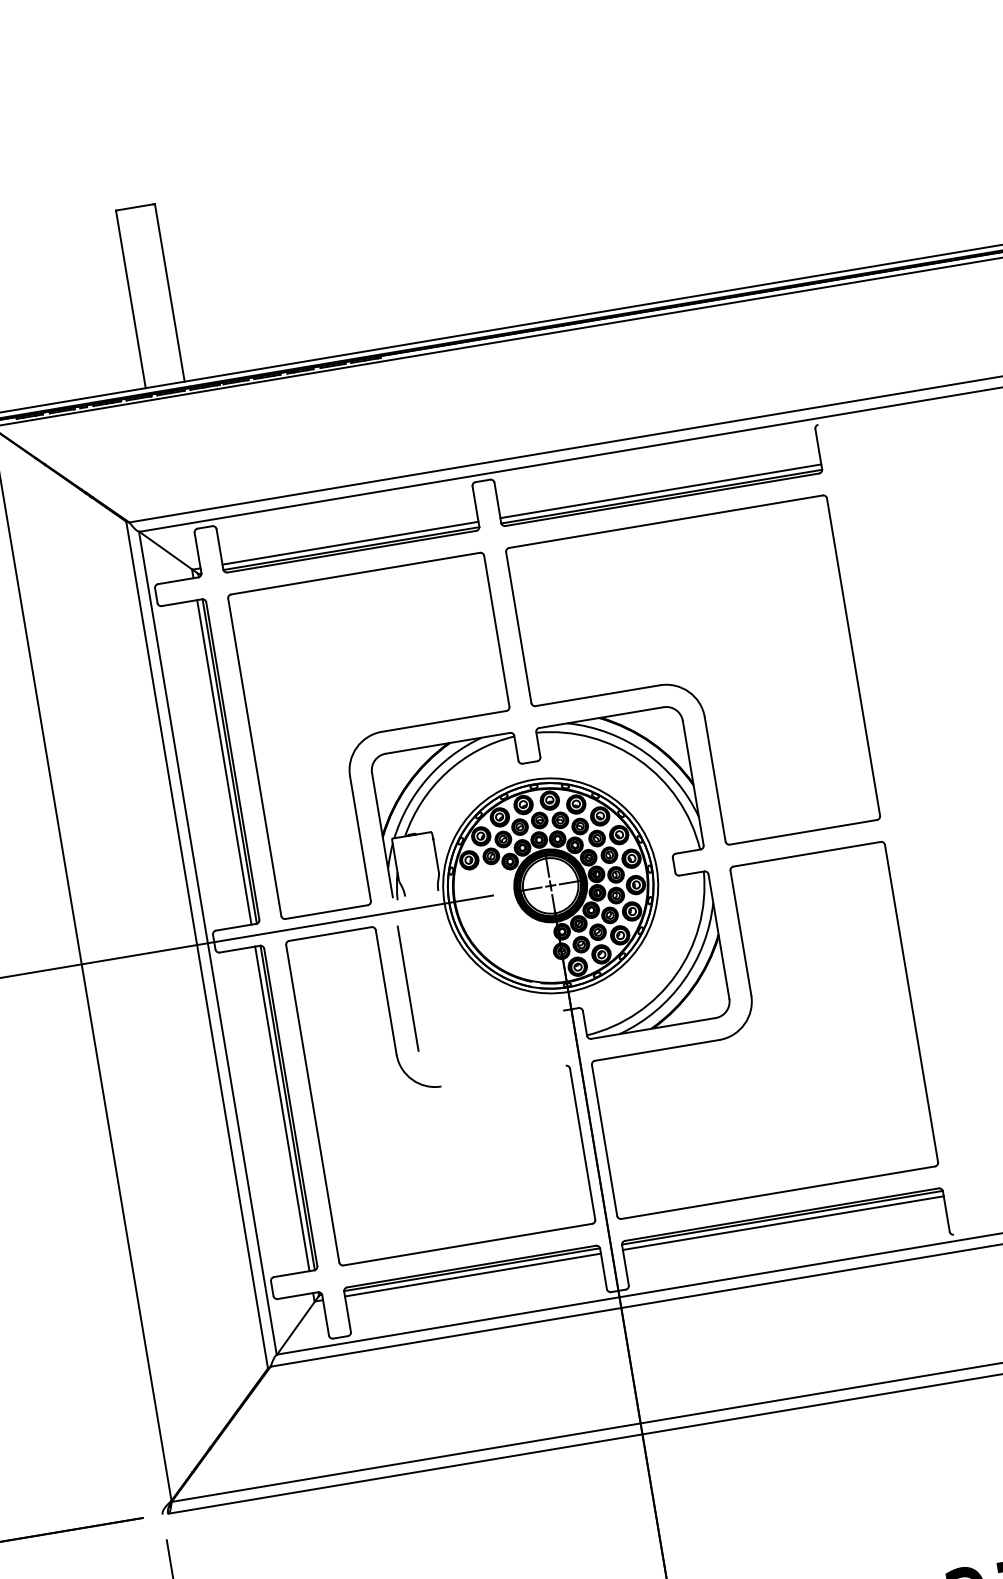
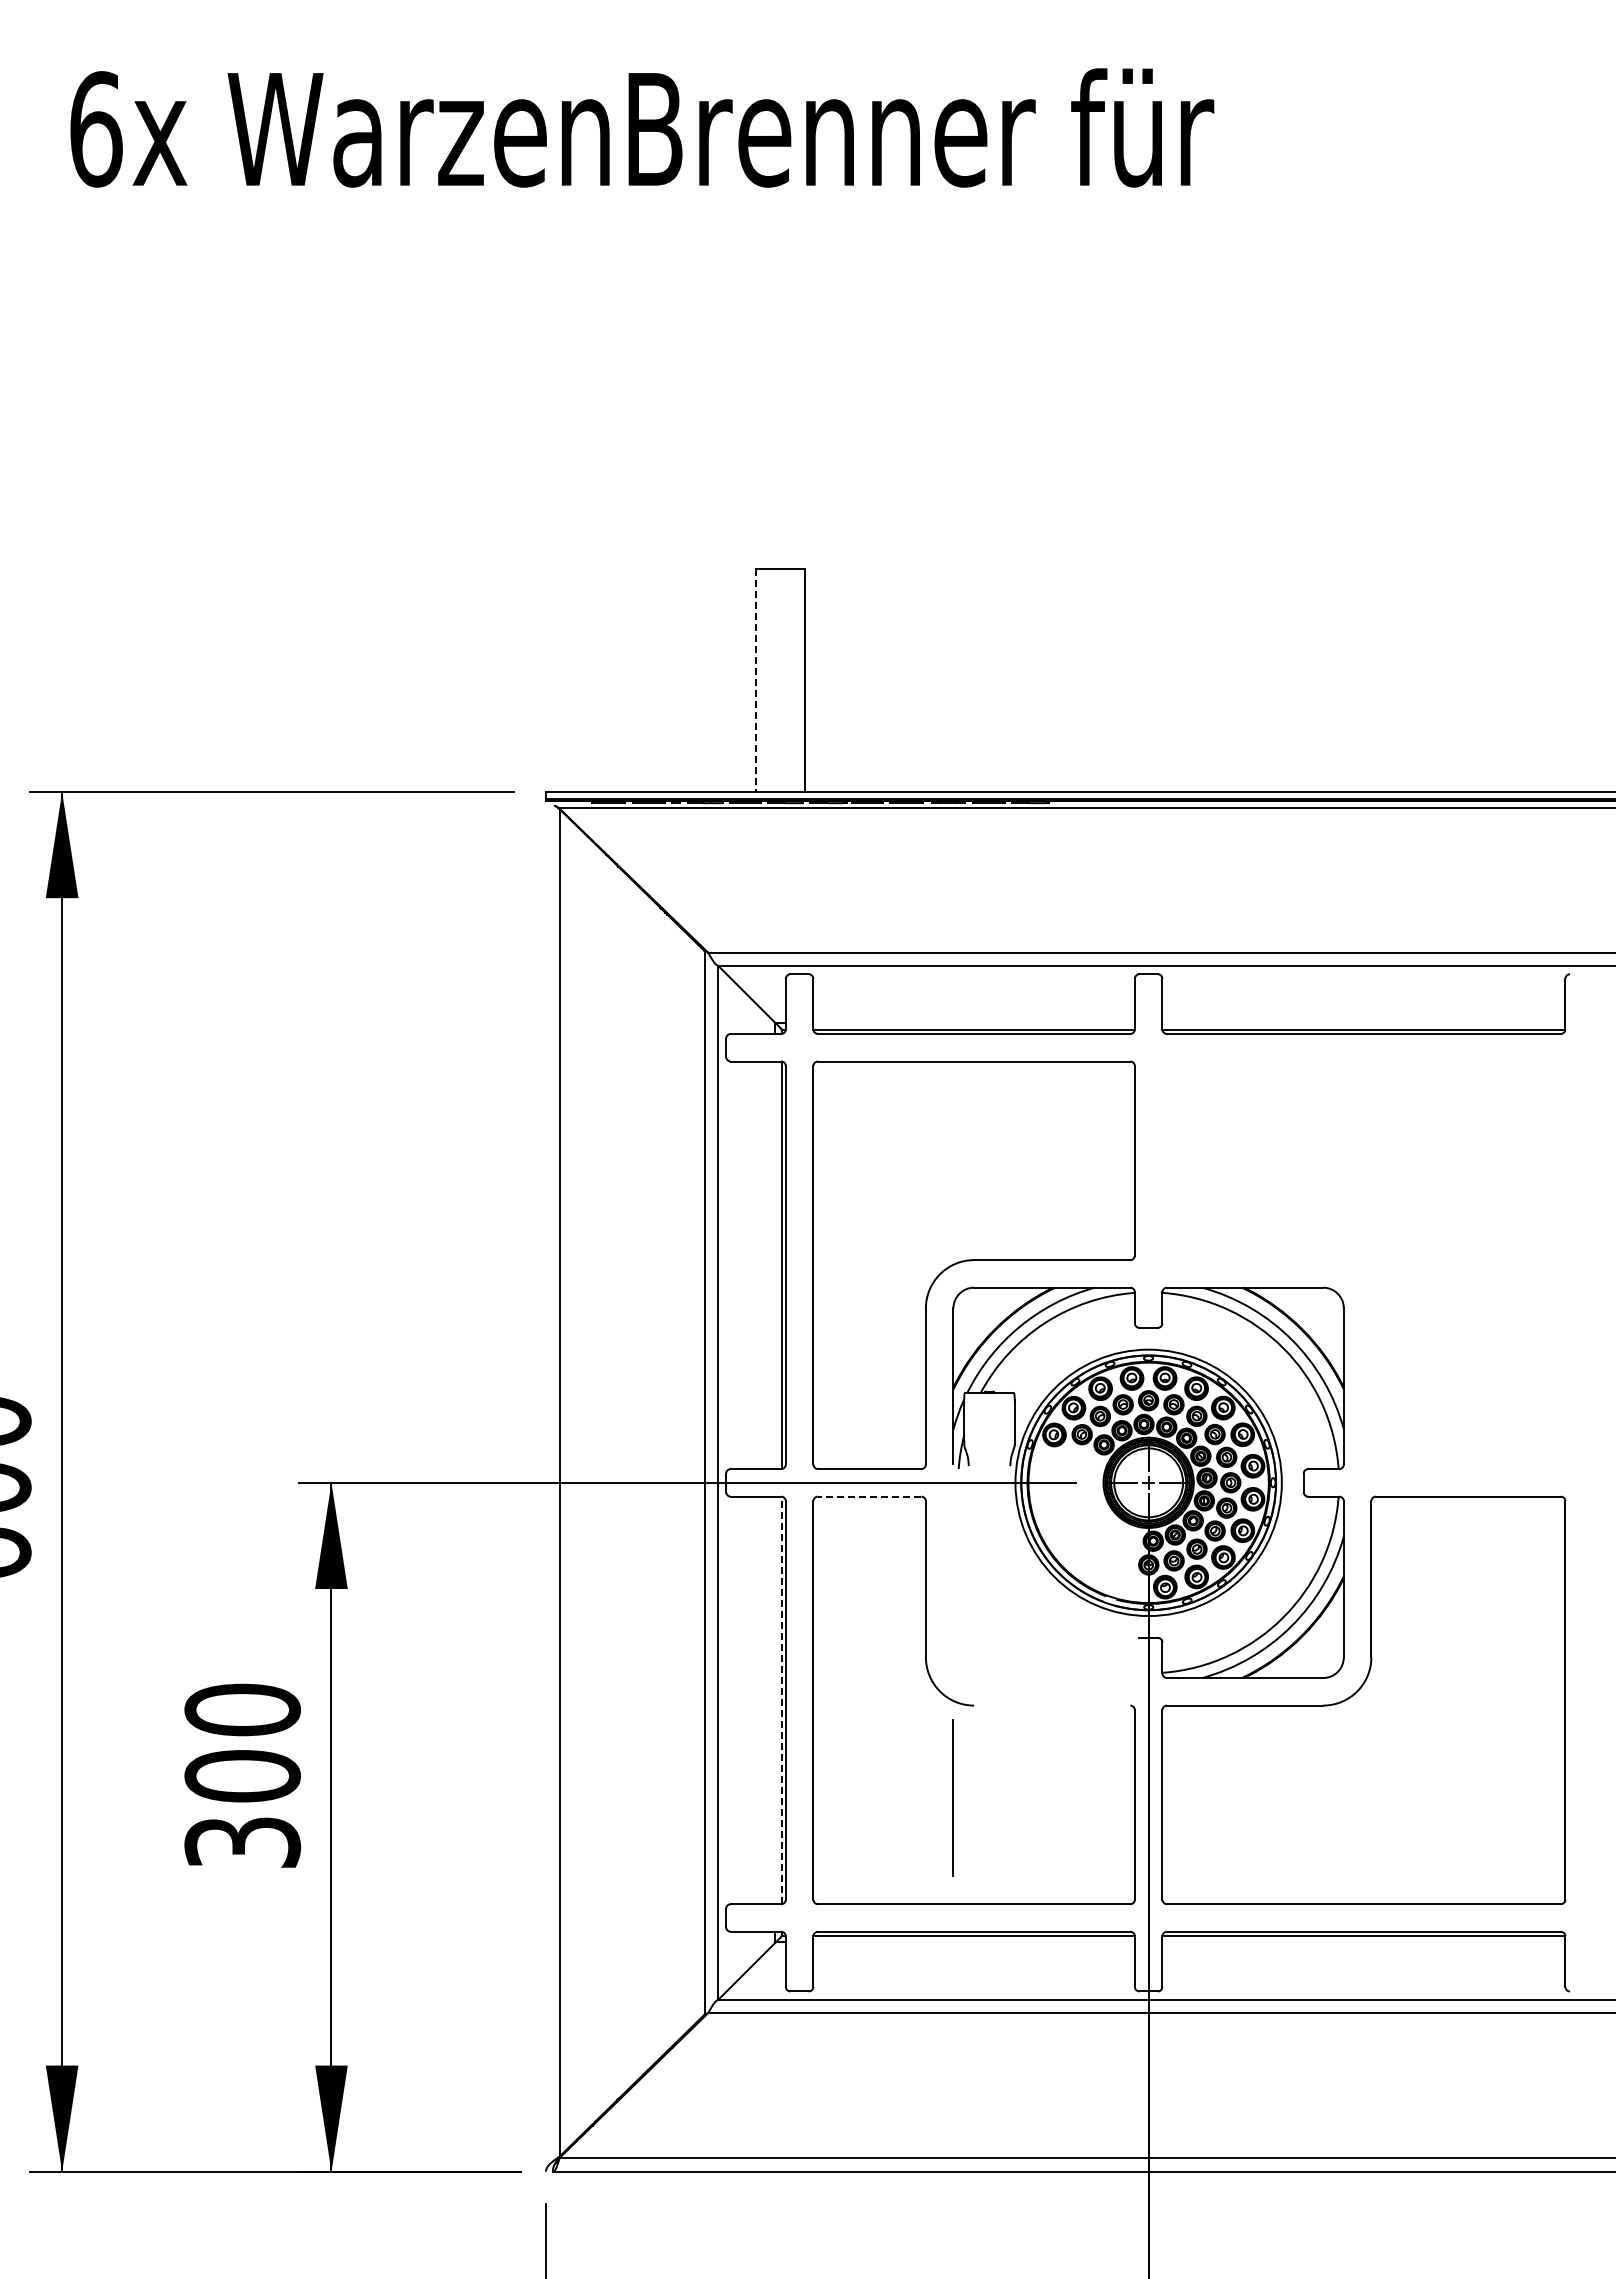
line: (130, 299) -> (755, 680), solid -> dashed
line: (660, 491) -> (1363, 1023), removed
line: (350, 543) -> (973, 1023), removed
part: (692, 683) -> (1363, 1264), removed
line: (224, 762) -> (775, 1265), removed
line: (330, 933) -> (869, 1496), solid -> dashed
line: (407, 988) -> (952, 1797), moved
line: (282, 1108) -> (775, 1700), removed
line: (287, 1108) -> (781, 1700), solid -> dashed
line: (783, 1223) -> (1363, 1942), removed
line: (472, 1275) -> (973, 1942), removed

